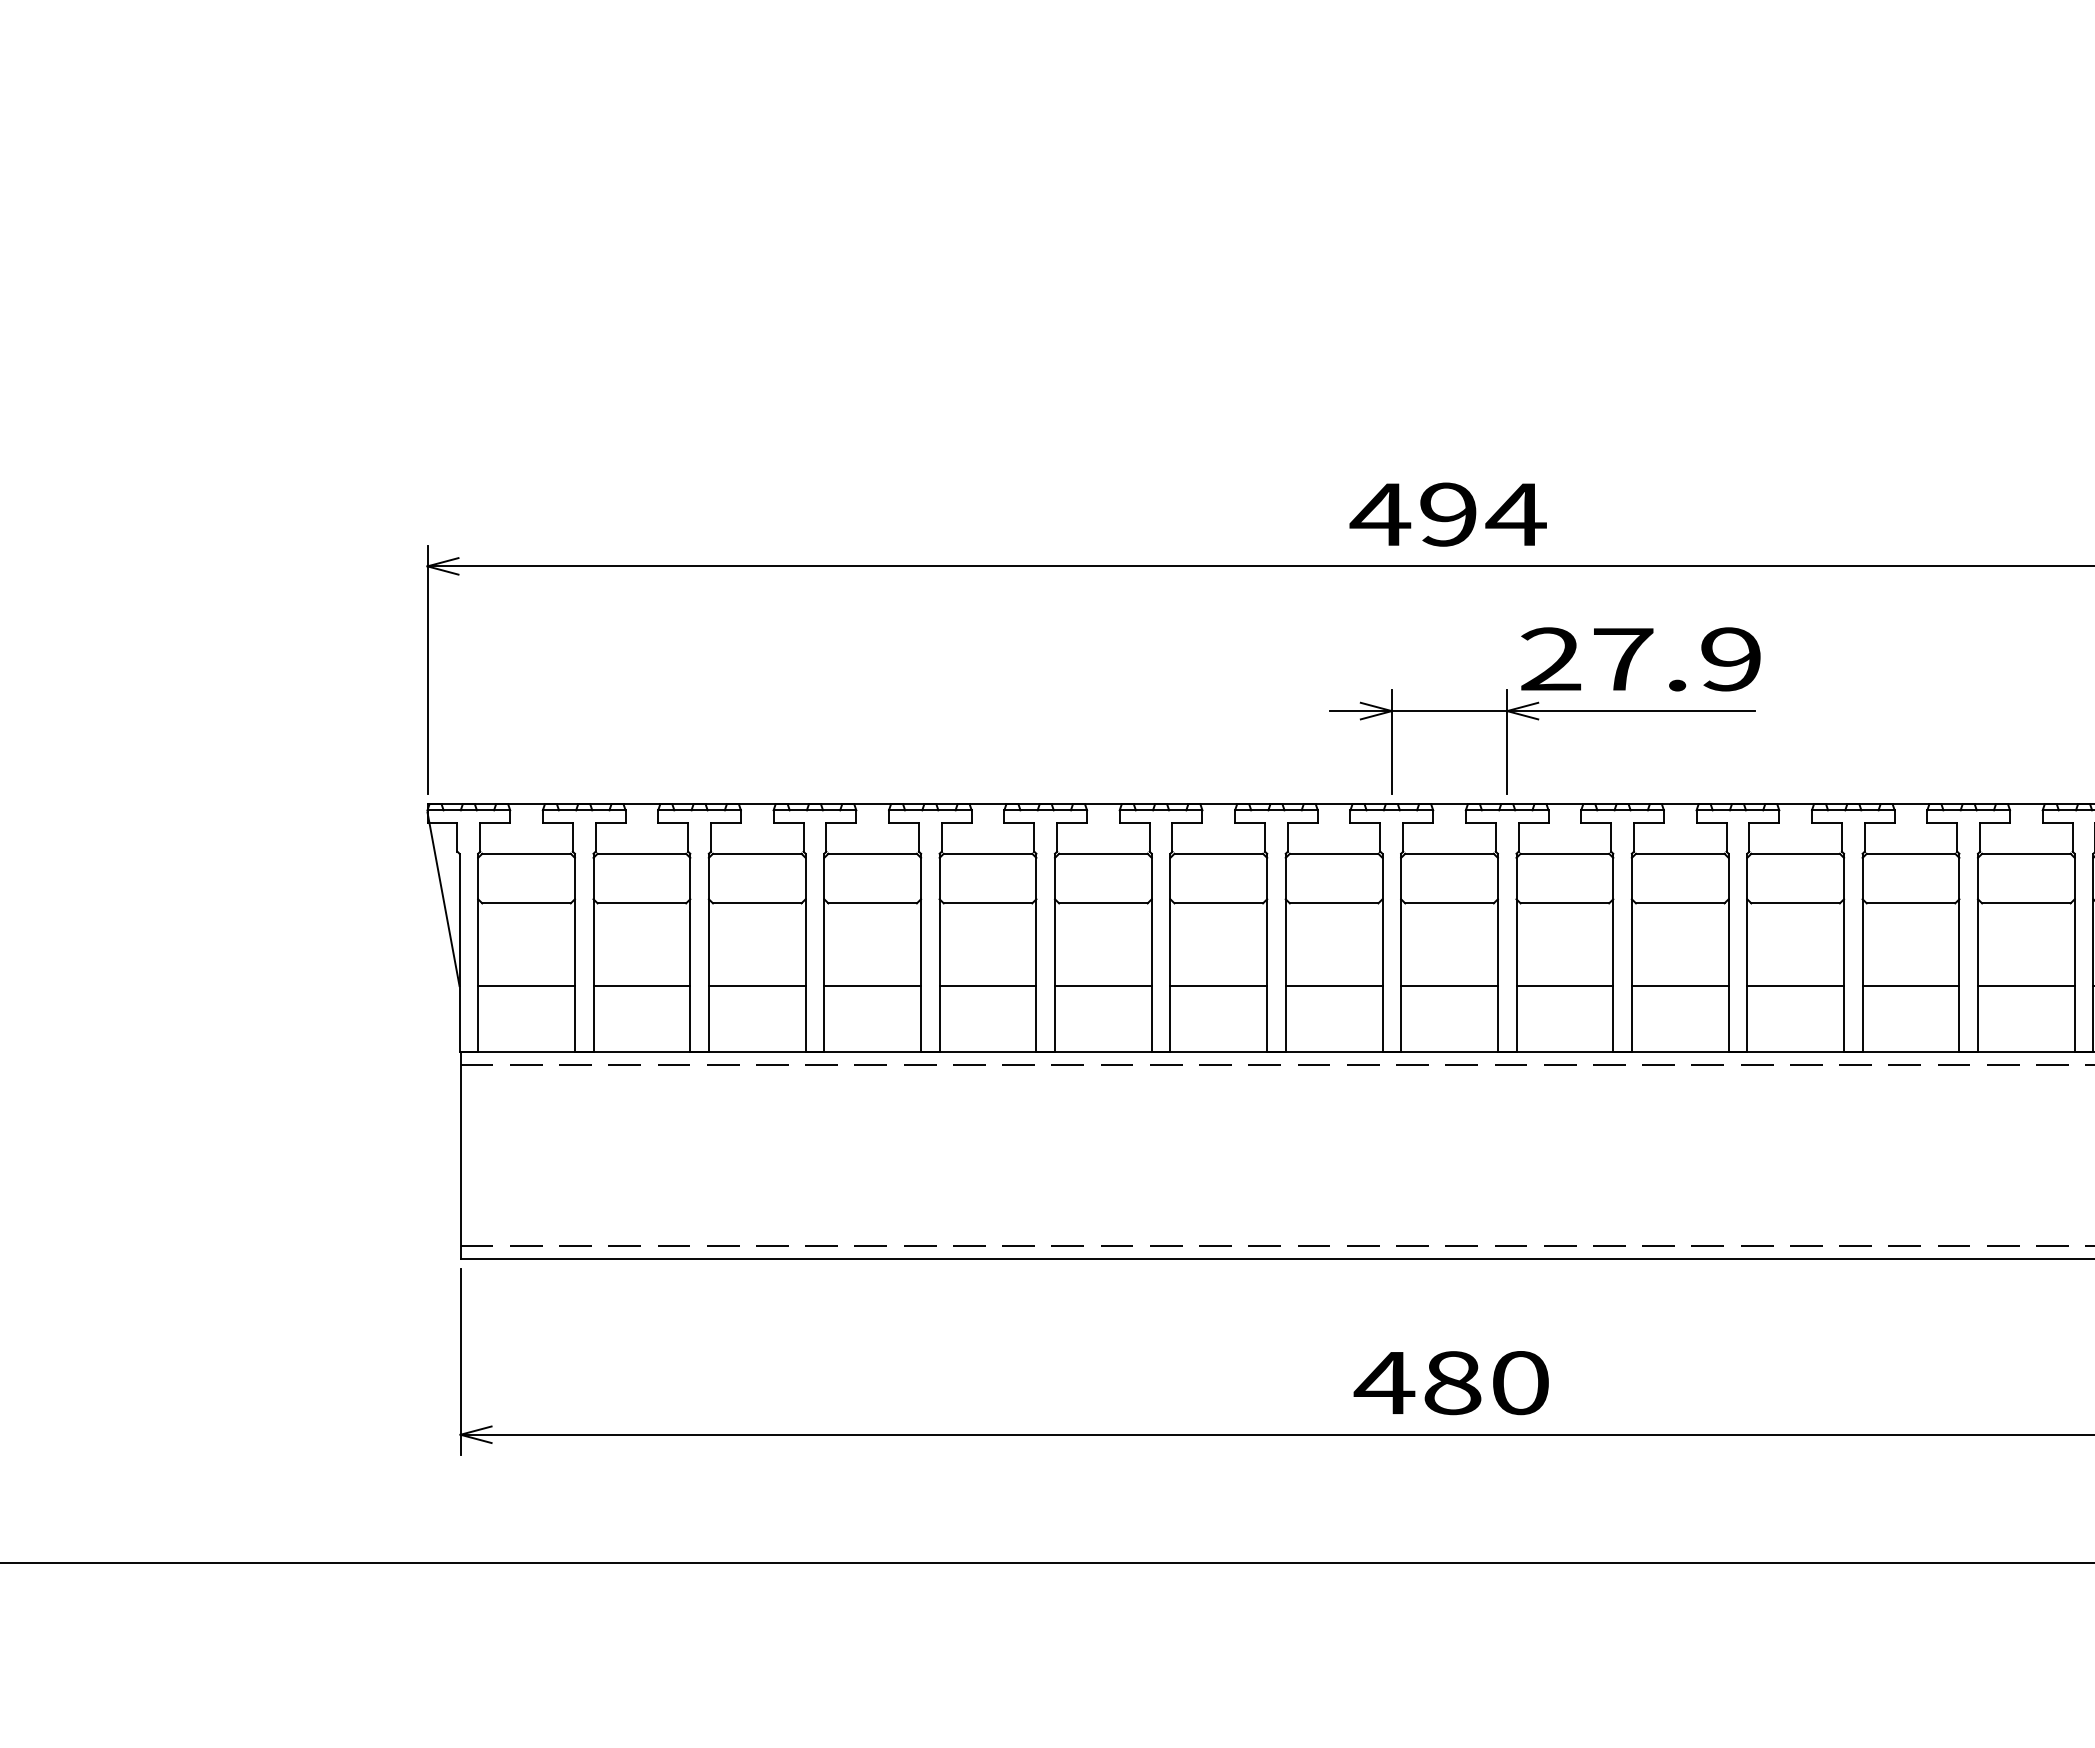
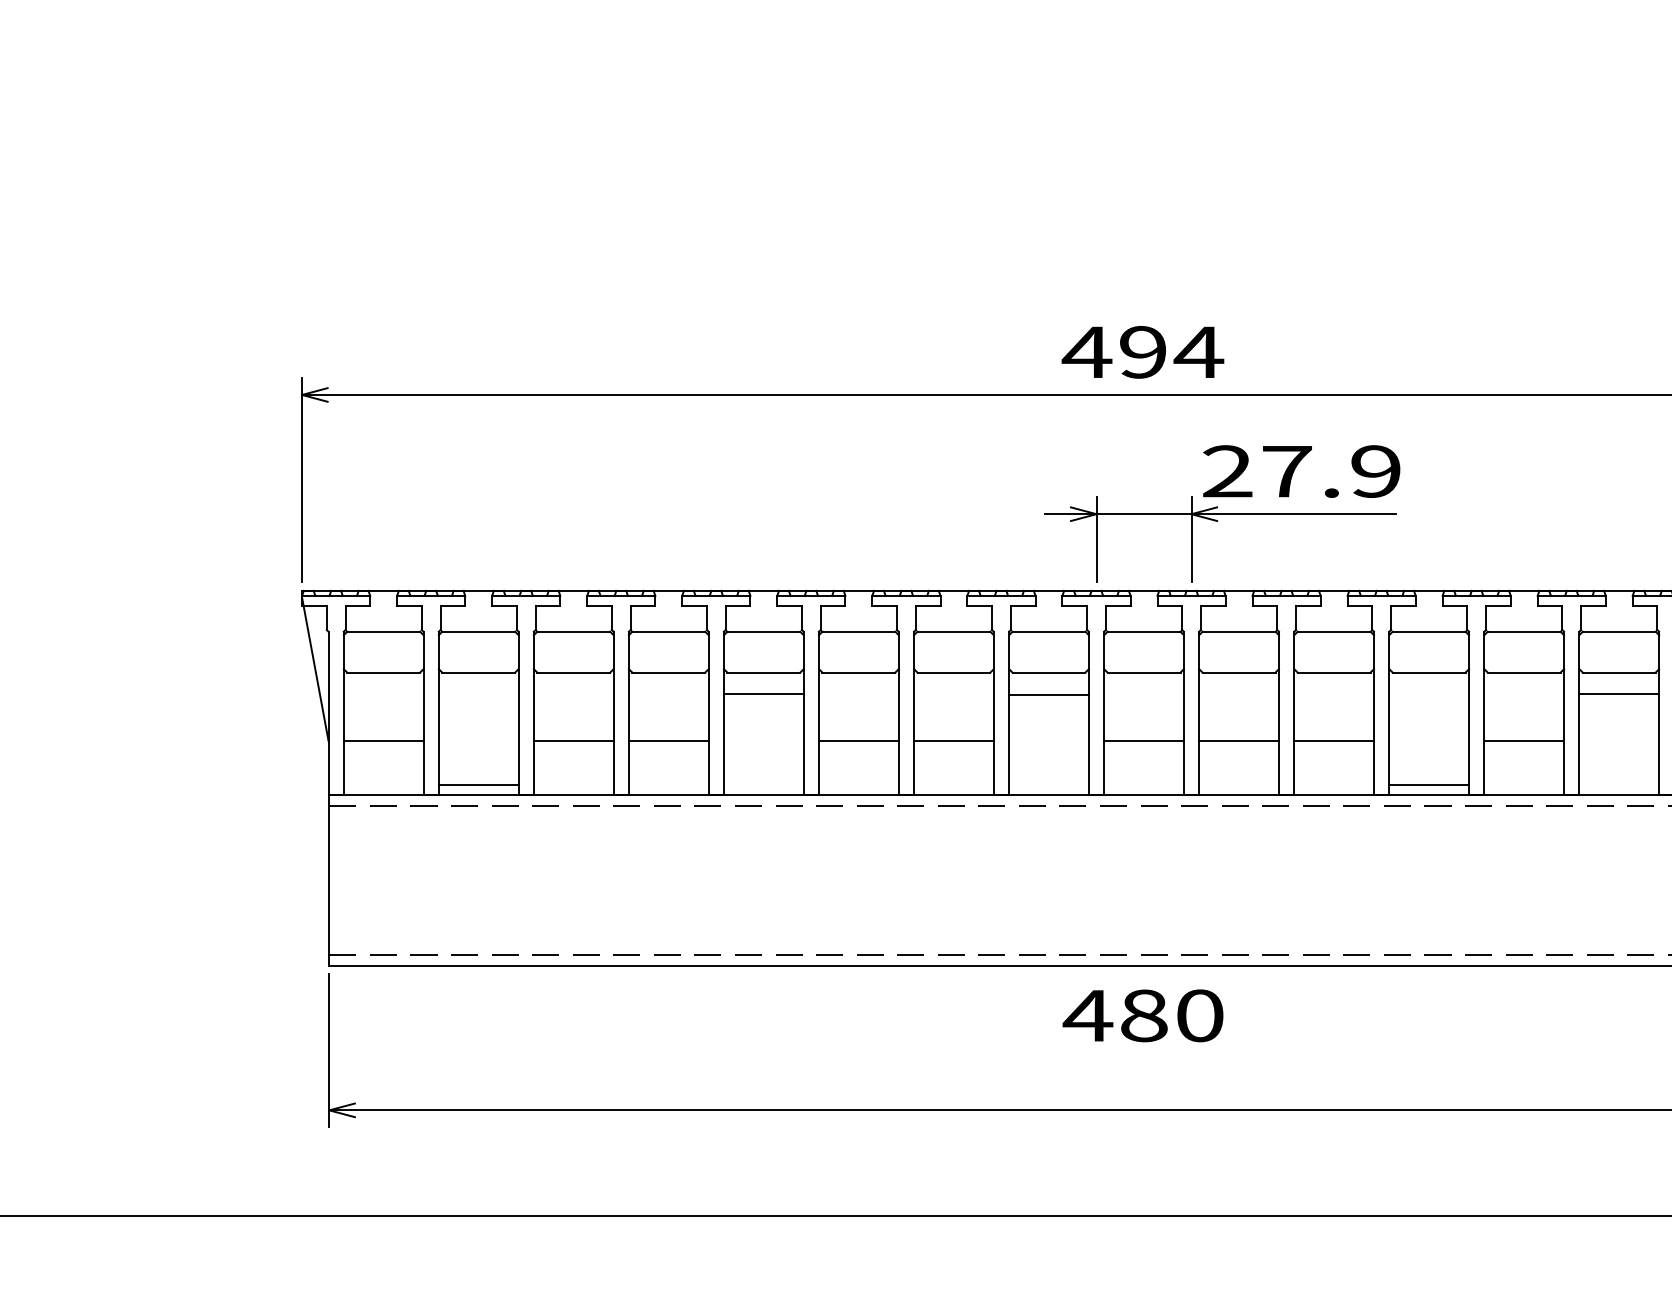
line: (641, 986) -> (478, 785), moved
line: (987, 986) -> (763, 694), moved
line: (1333, 986) -> (1048, 694), moved
line: (1795, 986) -> (1429, 785), moved
line: (2026, 986) -> (1619, 694), moved
text: (1450, 1383) -> (1142, 1016), moved

